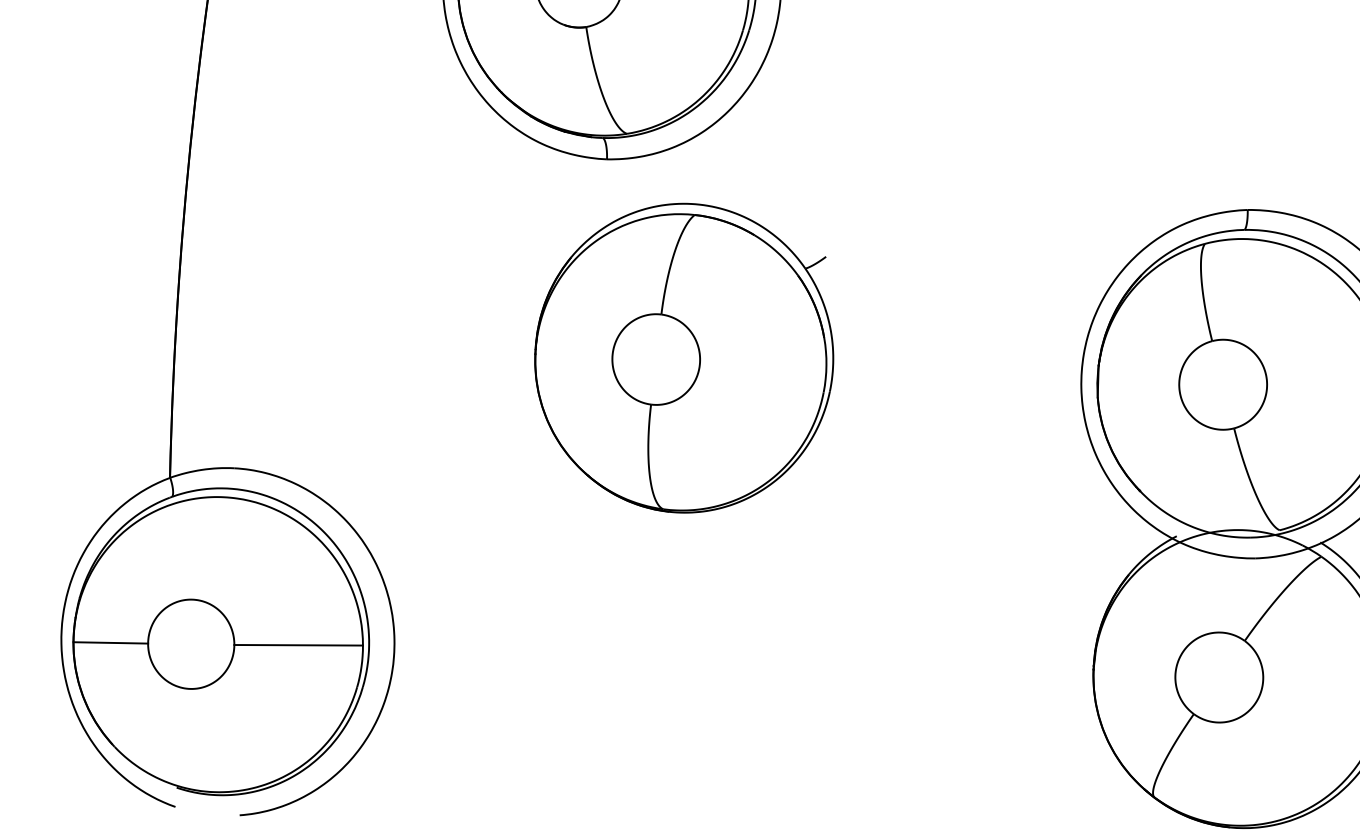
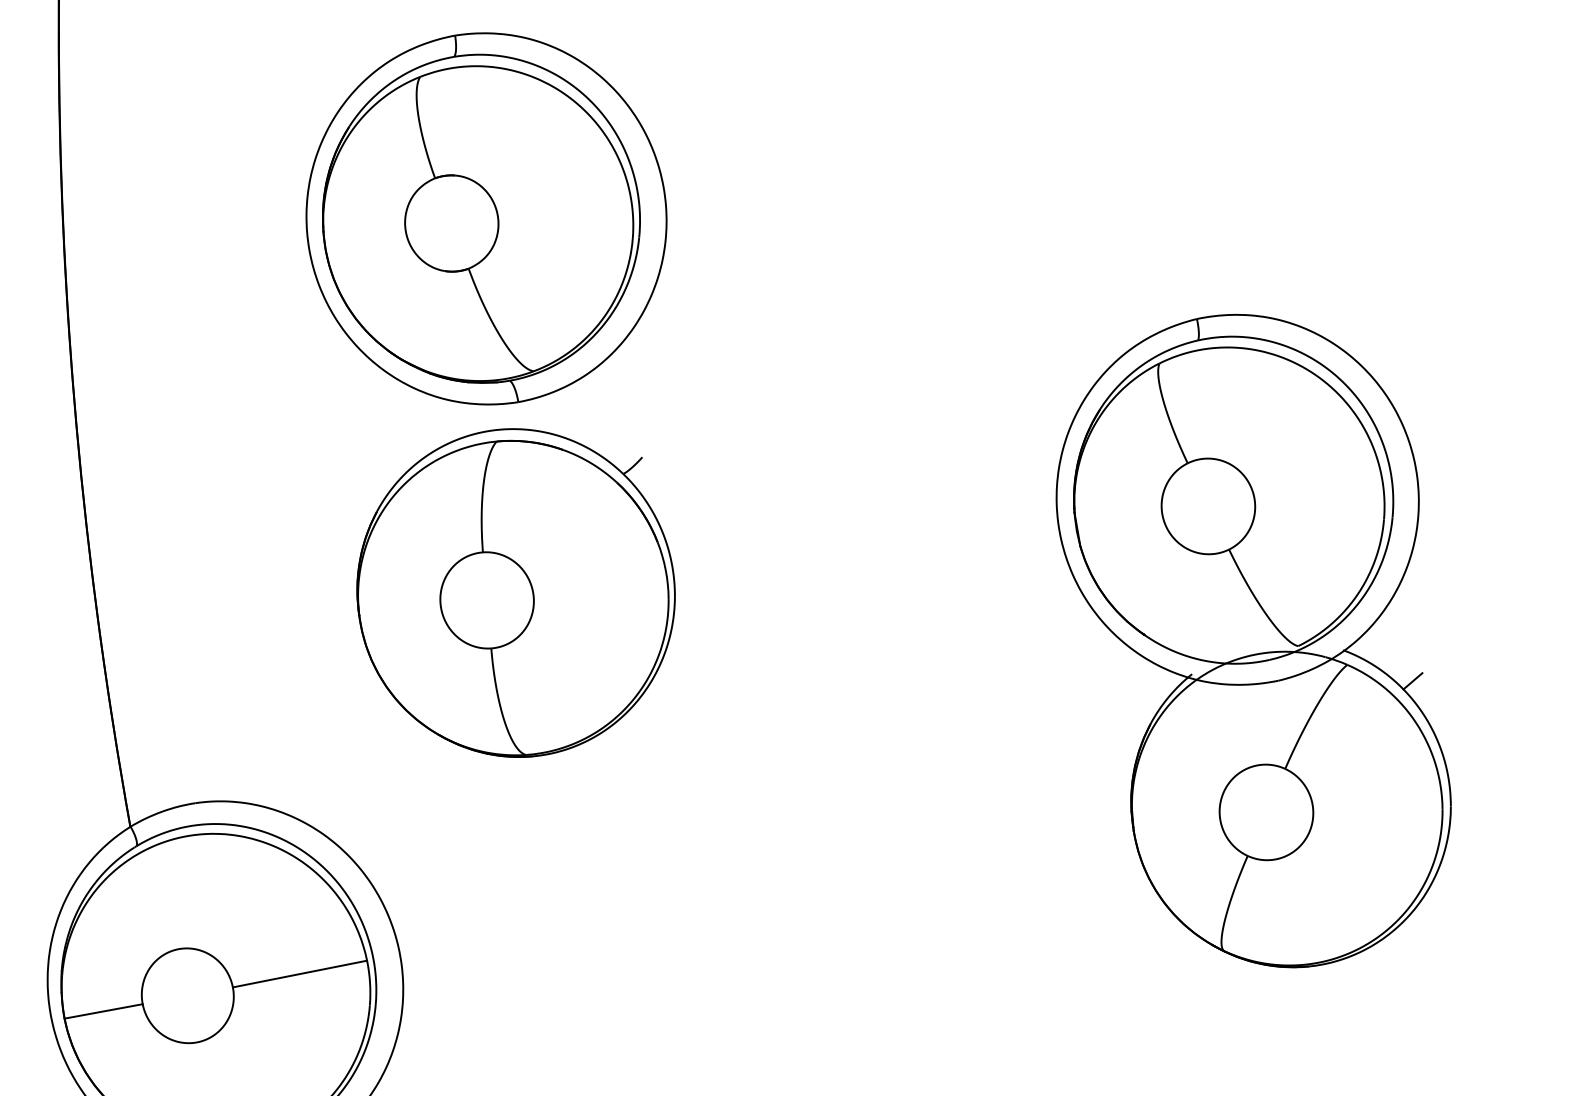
part: (683, 357) -> (515, 592), moved

